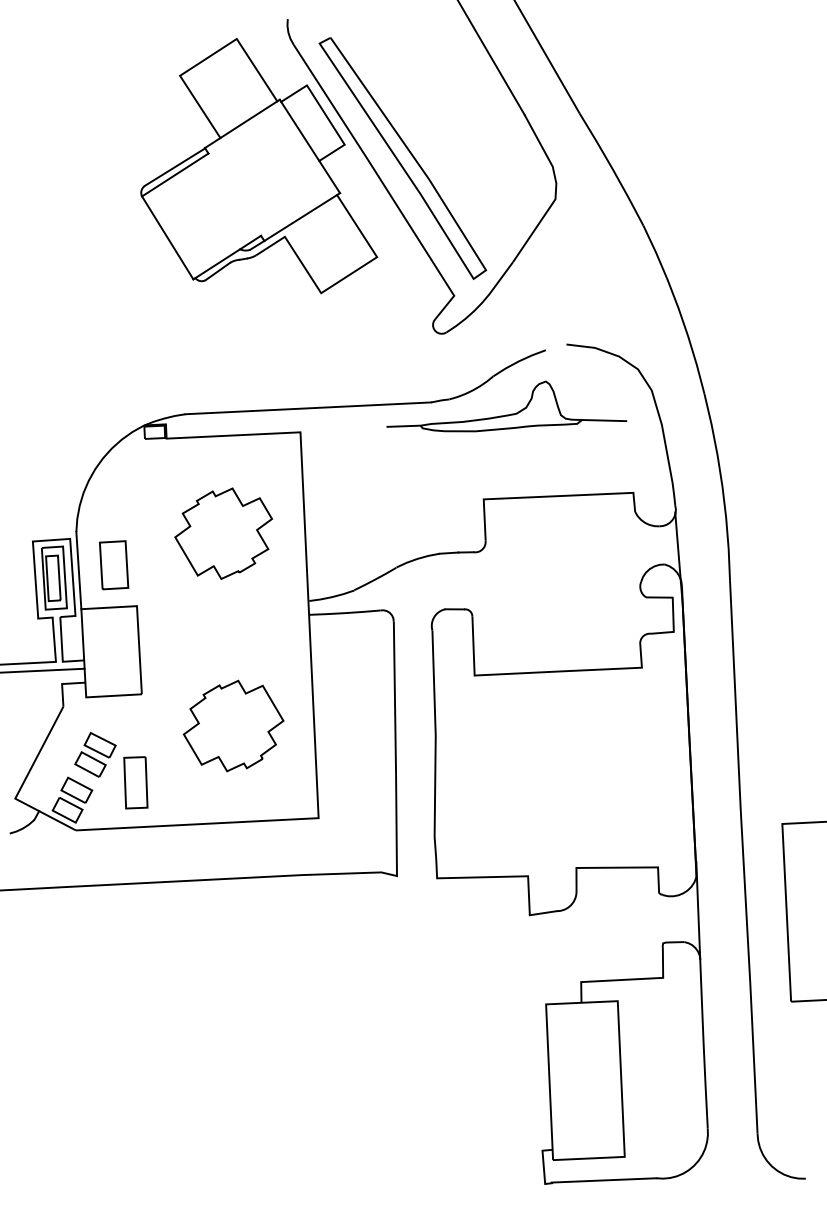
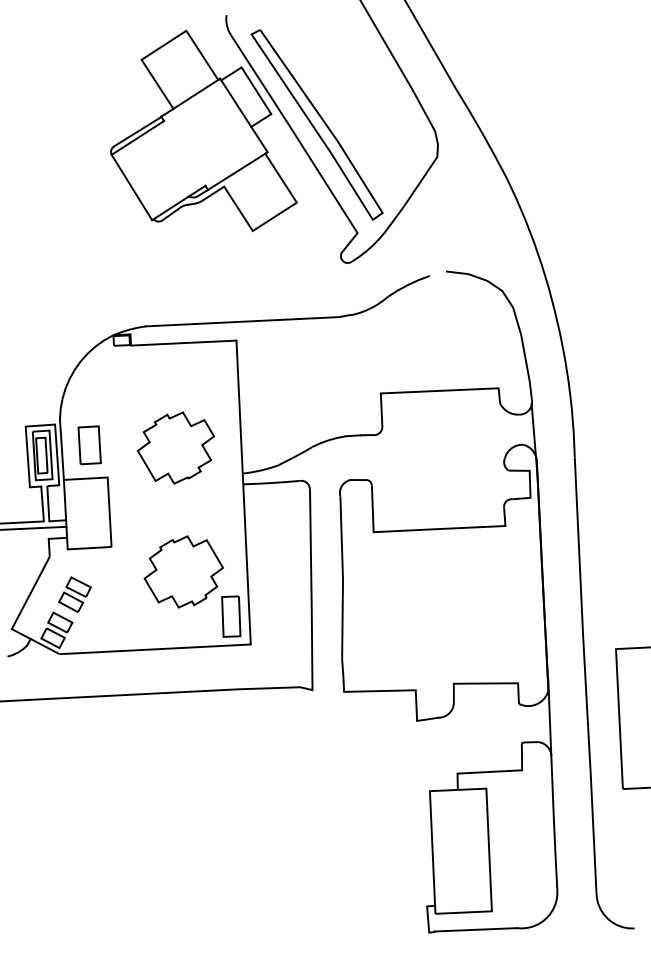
part: (506, 414) -> (398, 326), removed
part: (223, 533) -> (175, 447), moved
part: (135, 782) -> (230, 616), moved

